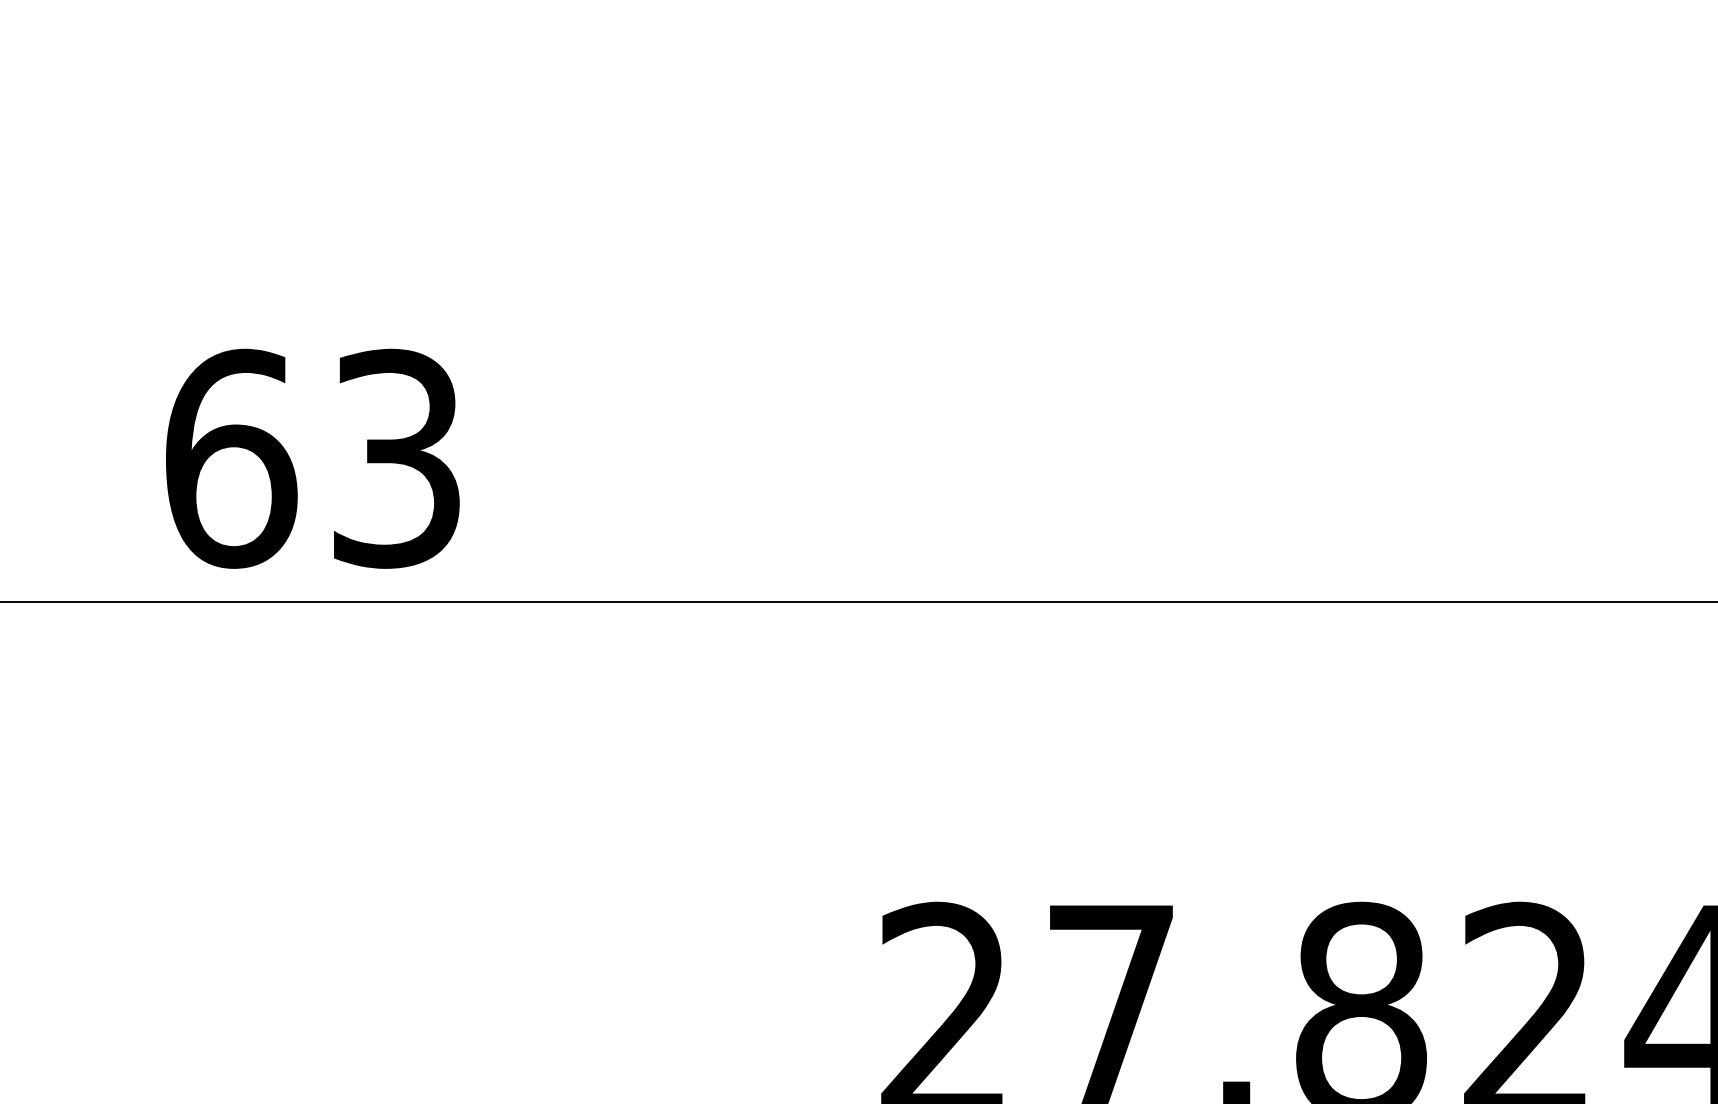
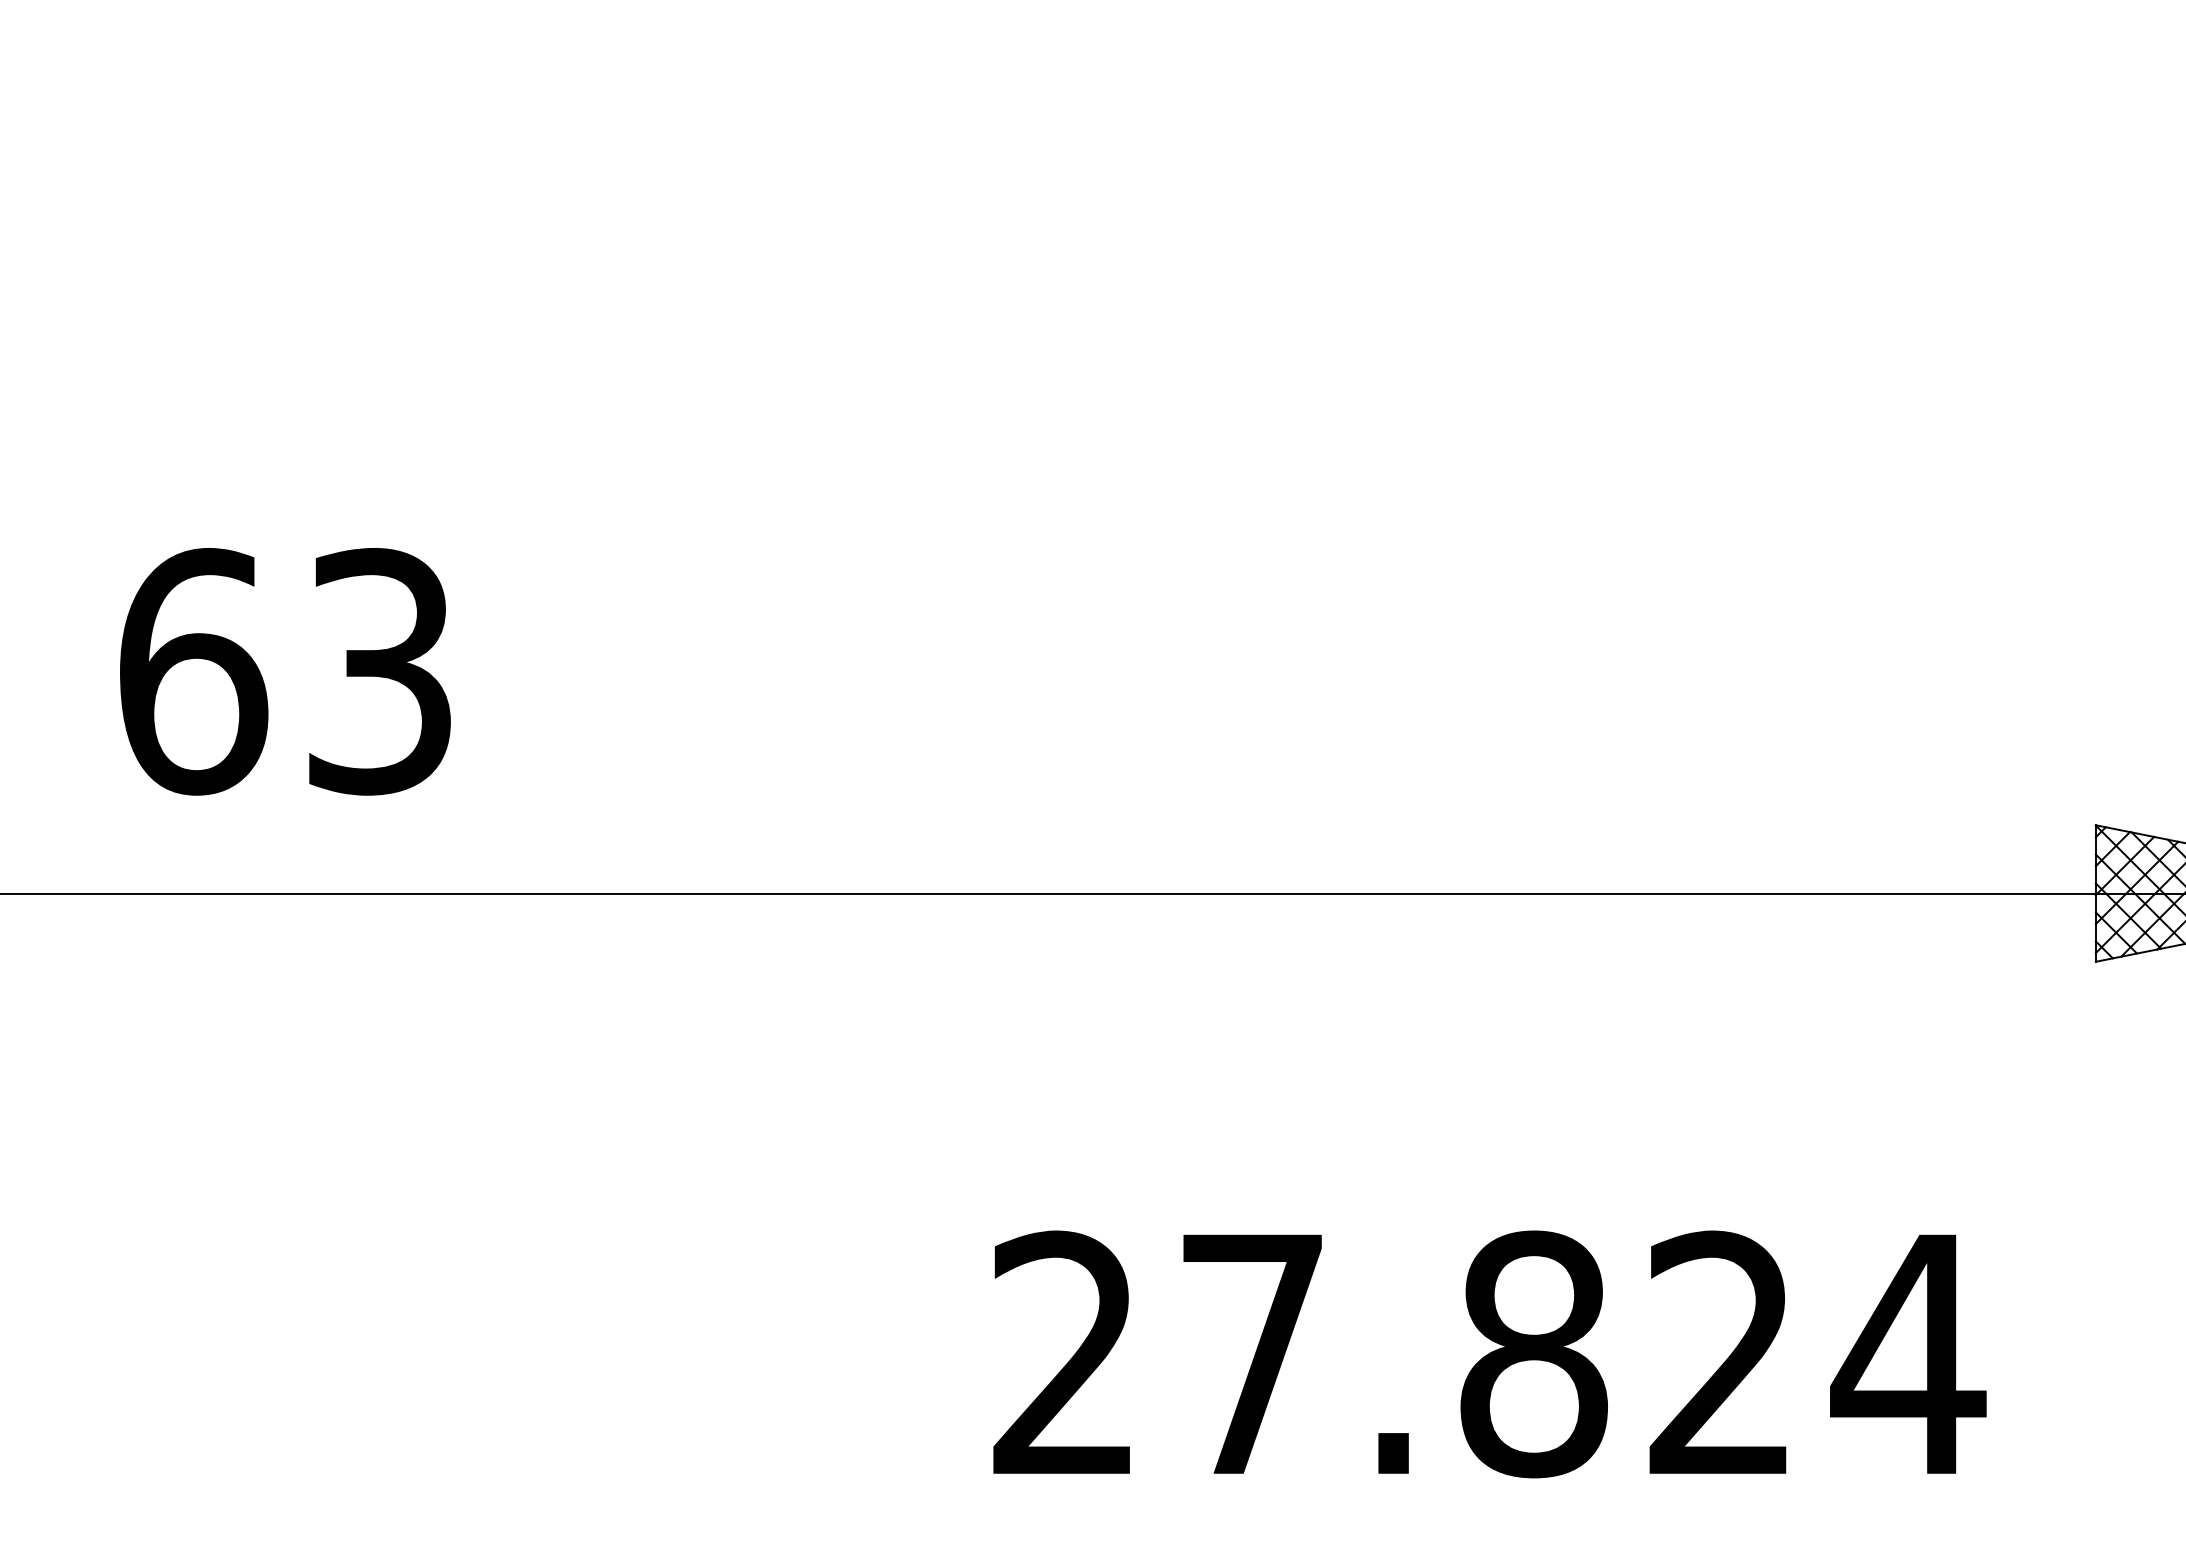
text: (312, 458) -> (285, 671), moved

